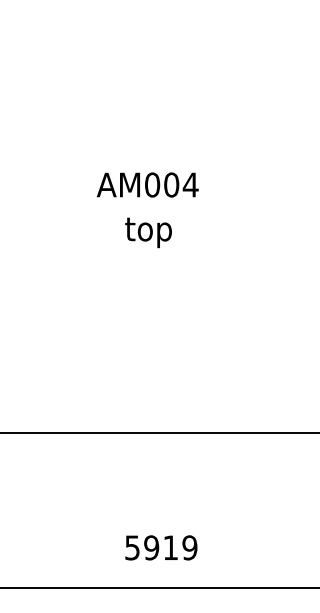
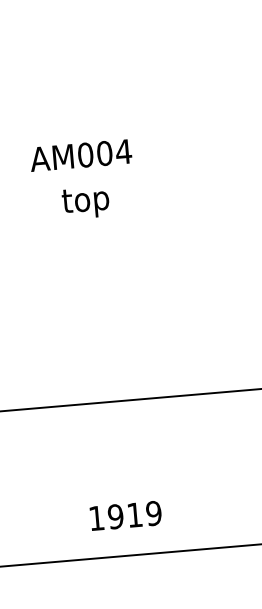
text: (132, 547) -> (96, 518), 5919 -> 1919

